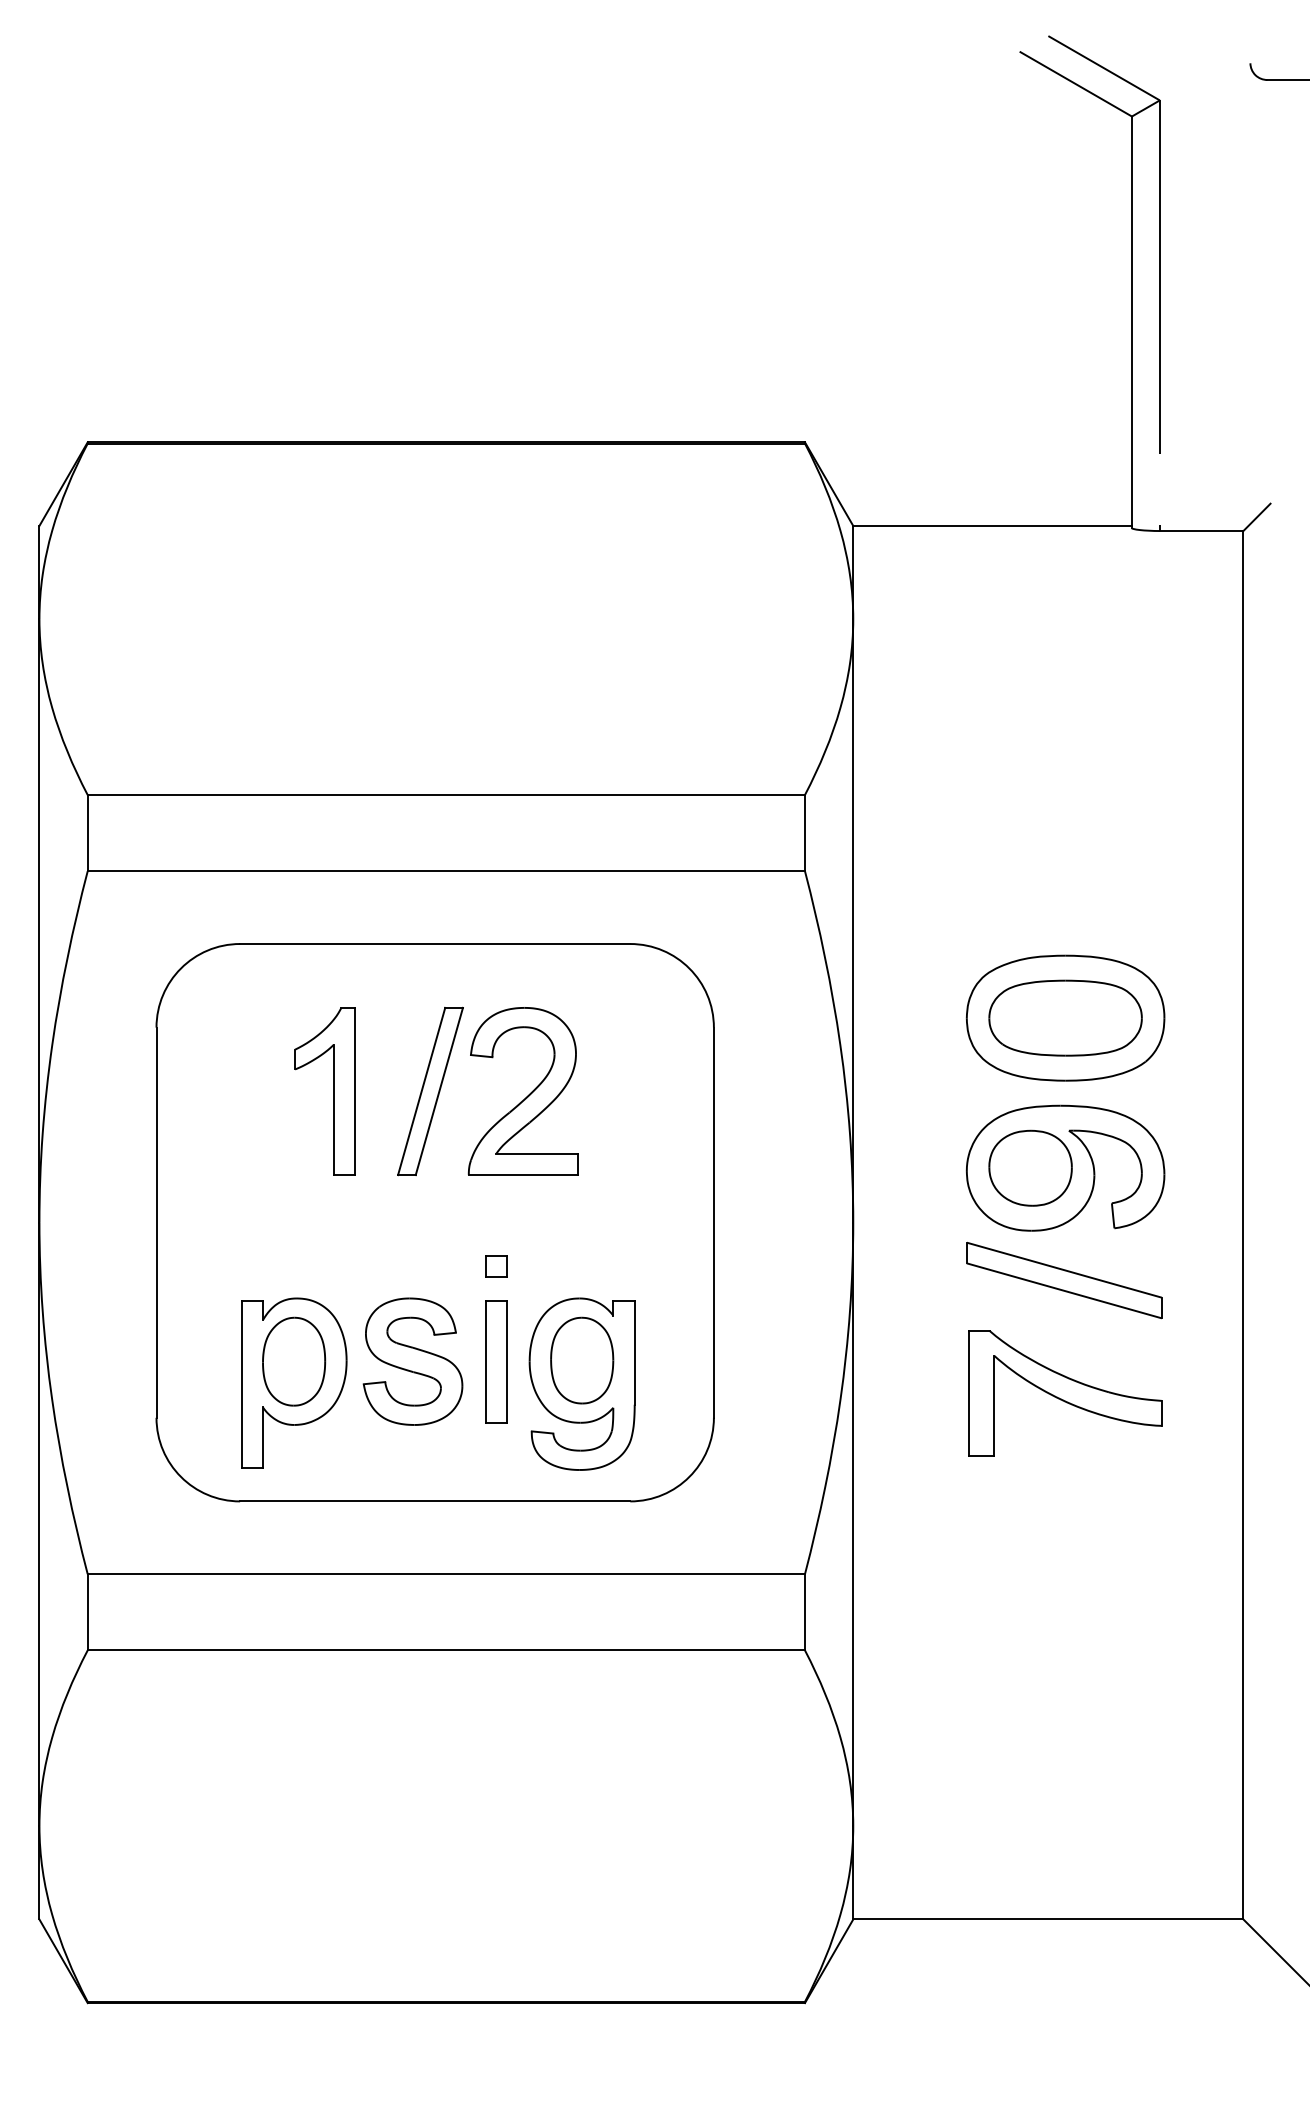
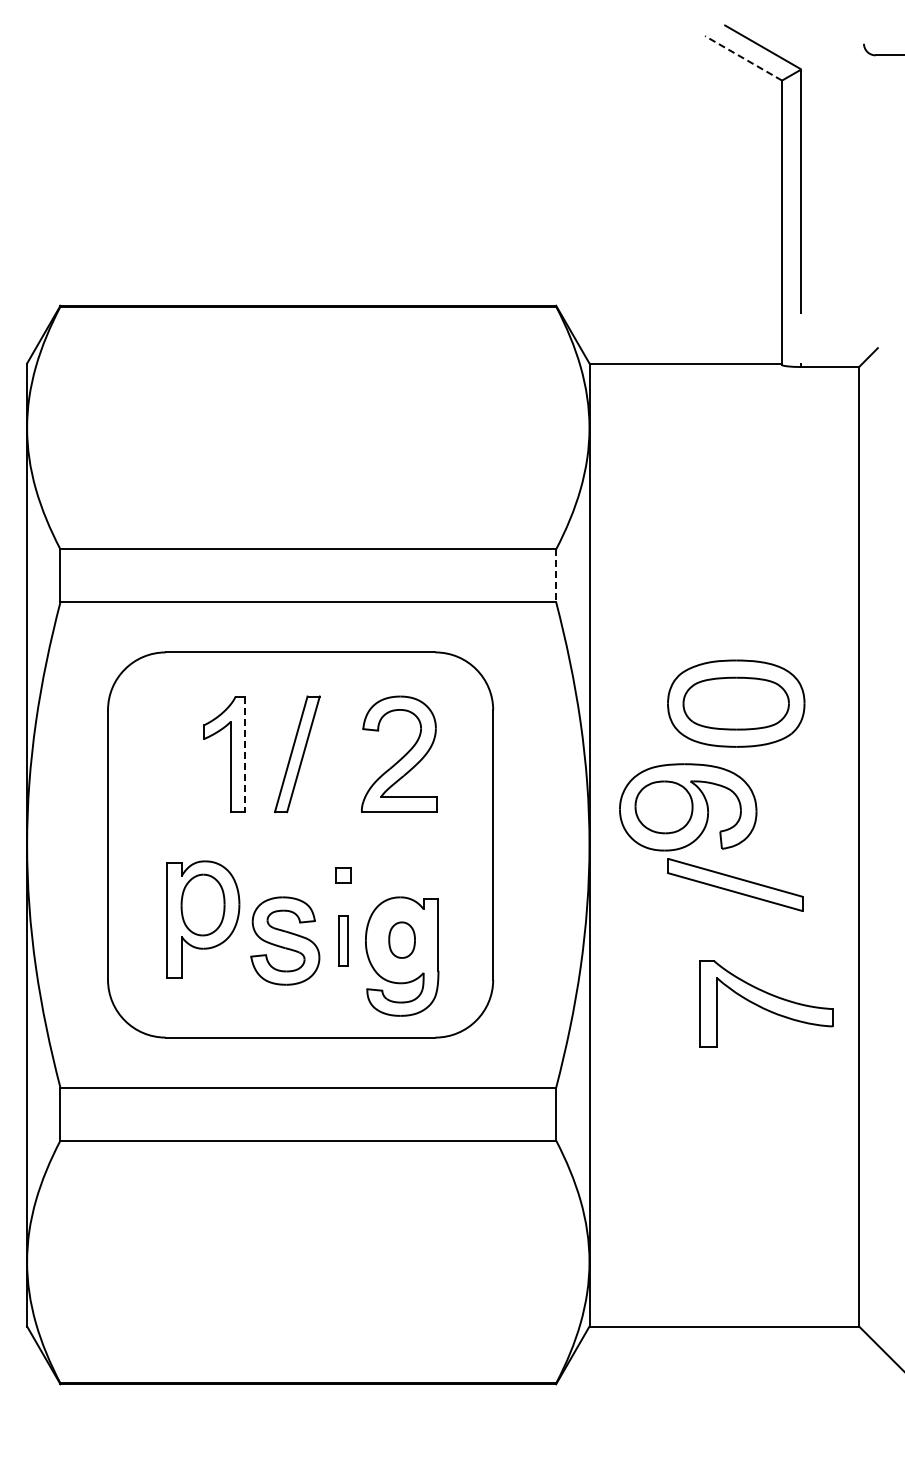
line: (1076, 84) -> (743, 58), solid -> dashed
line: (805, 834) -> (556, 576), solid -> dashed
part: (523, 1090) -> (399, 753), moved
line: (355, 1091) -> (245, 754), solid -> dashed
part: (1065, 1168) -> (688, 807), moved
part: (581, 1359) -> (401, 939), size x0.6
part: (497, 1360) -> (343, 940), size x0.6
part: (294, 1382) -> (203, 919), moved
part: (1065, 1392) -> (766, 1003), moved

